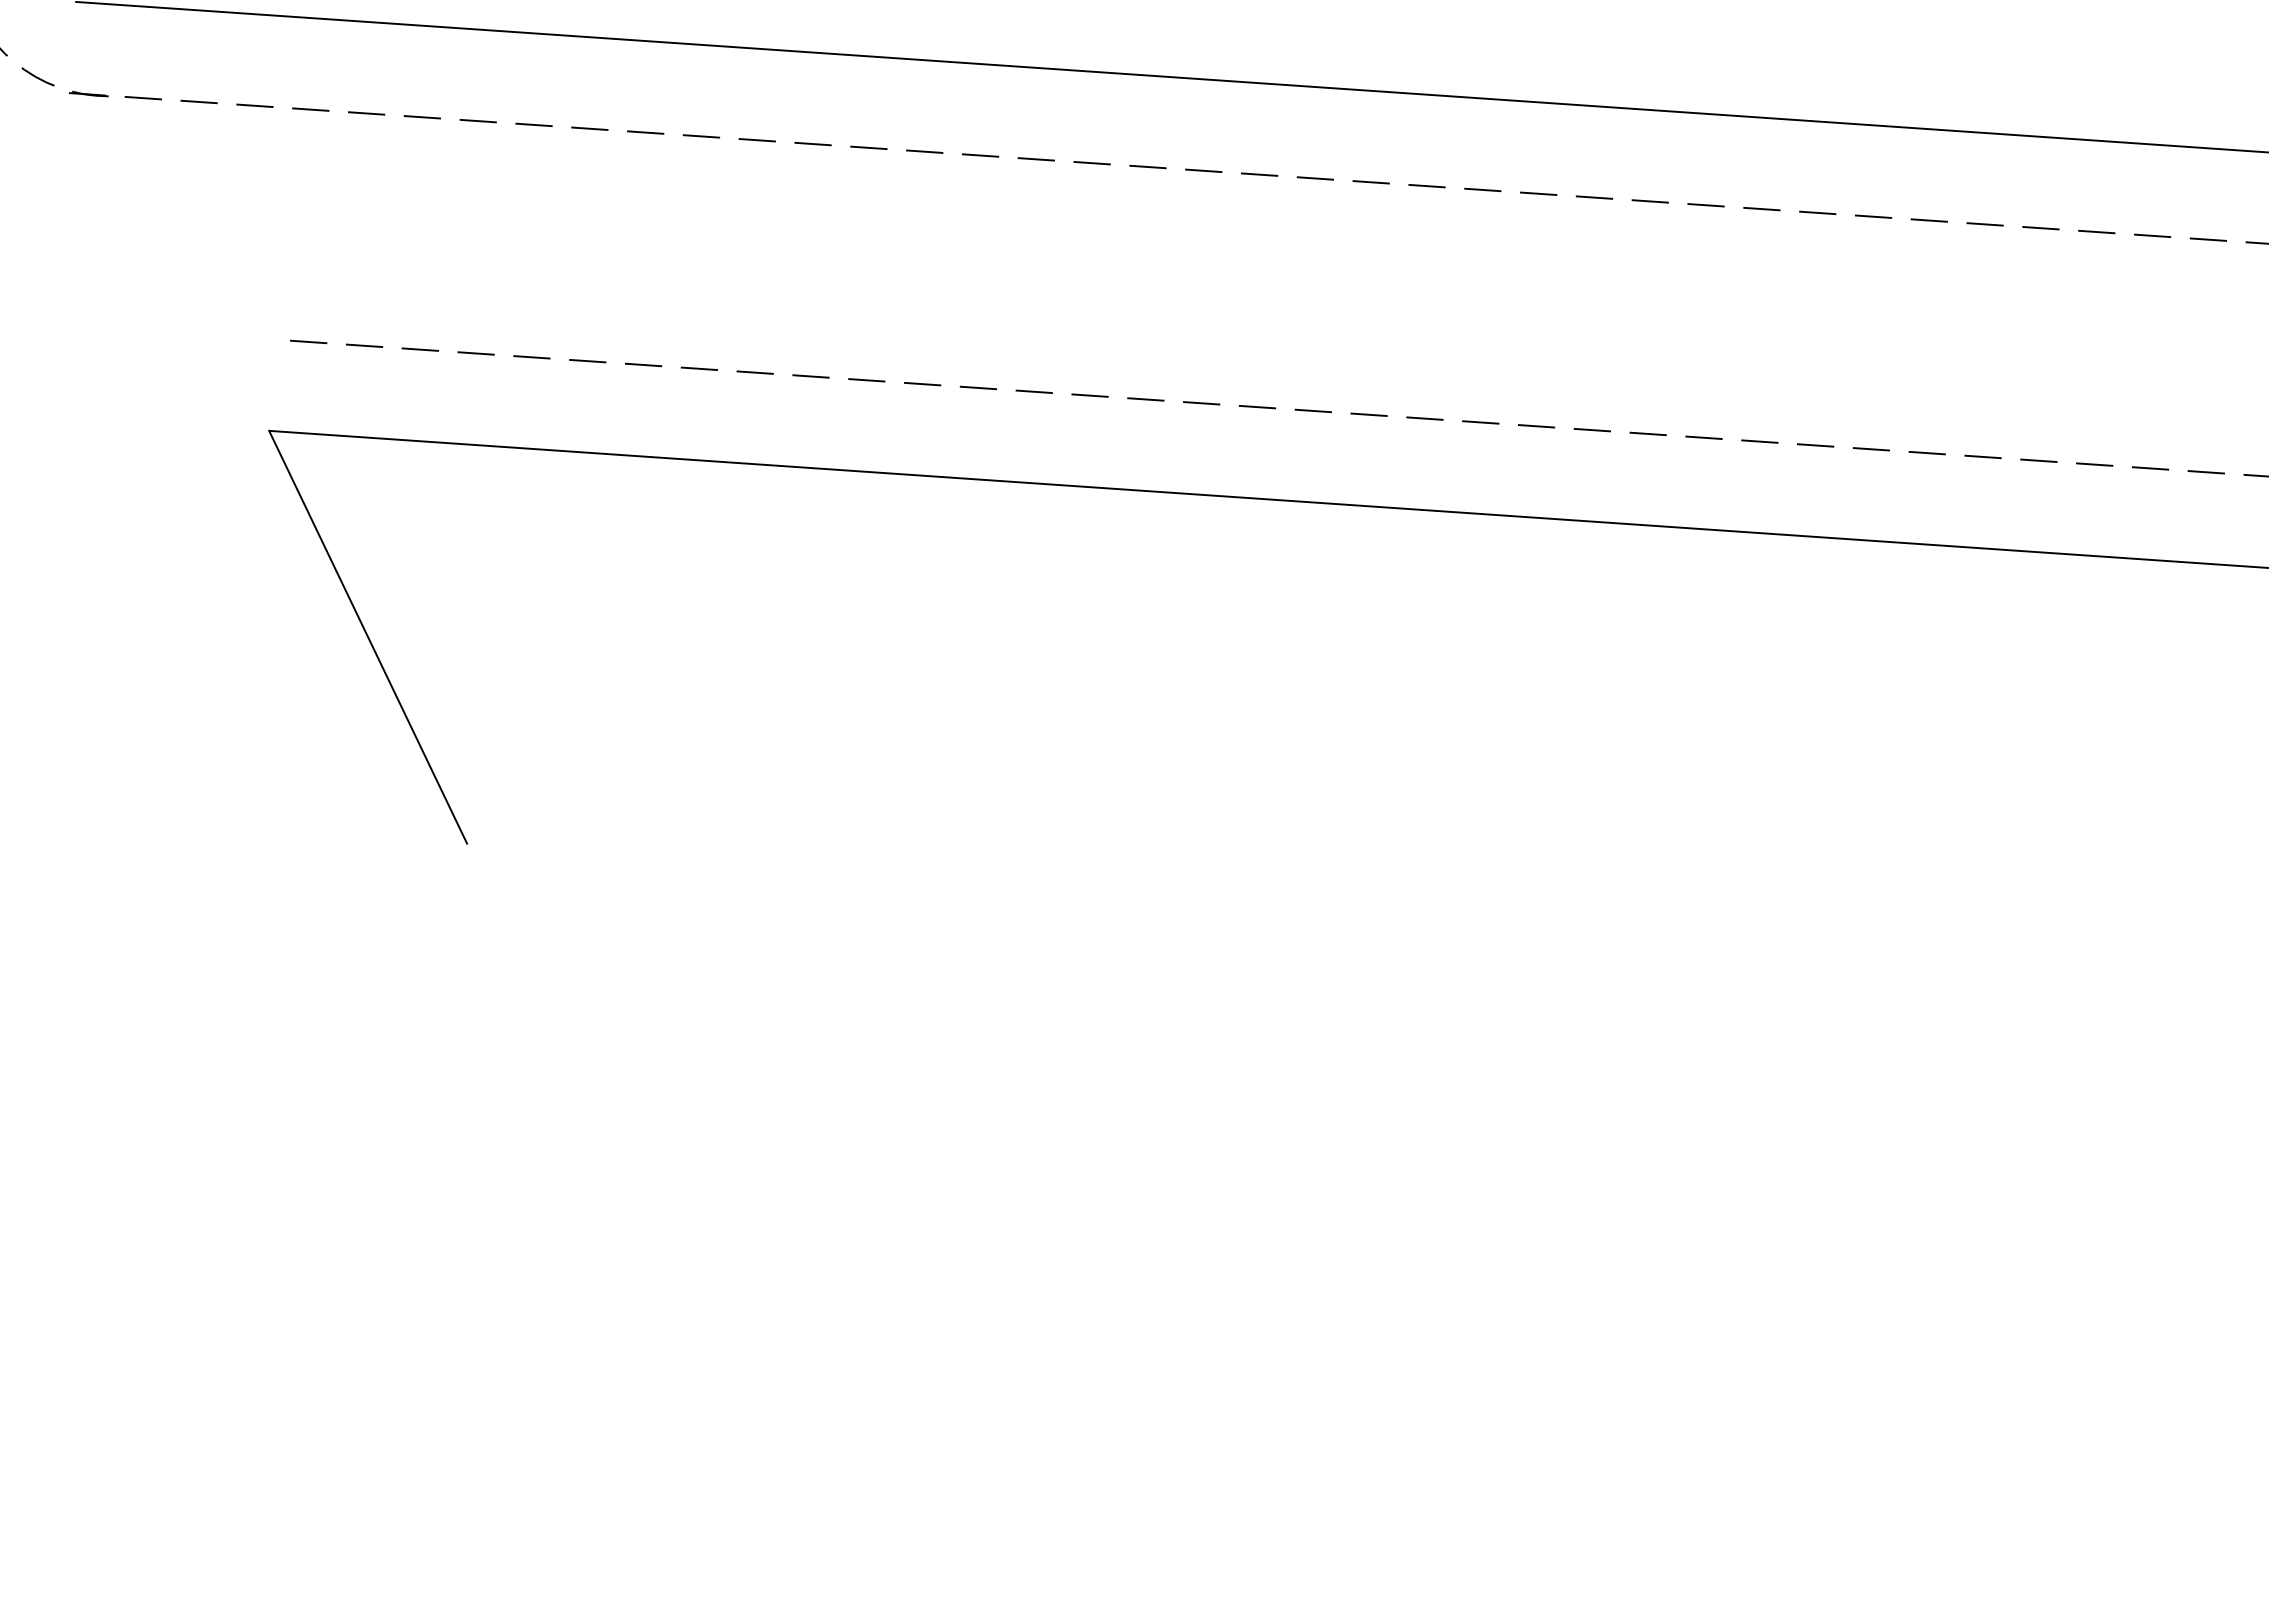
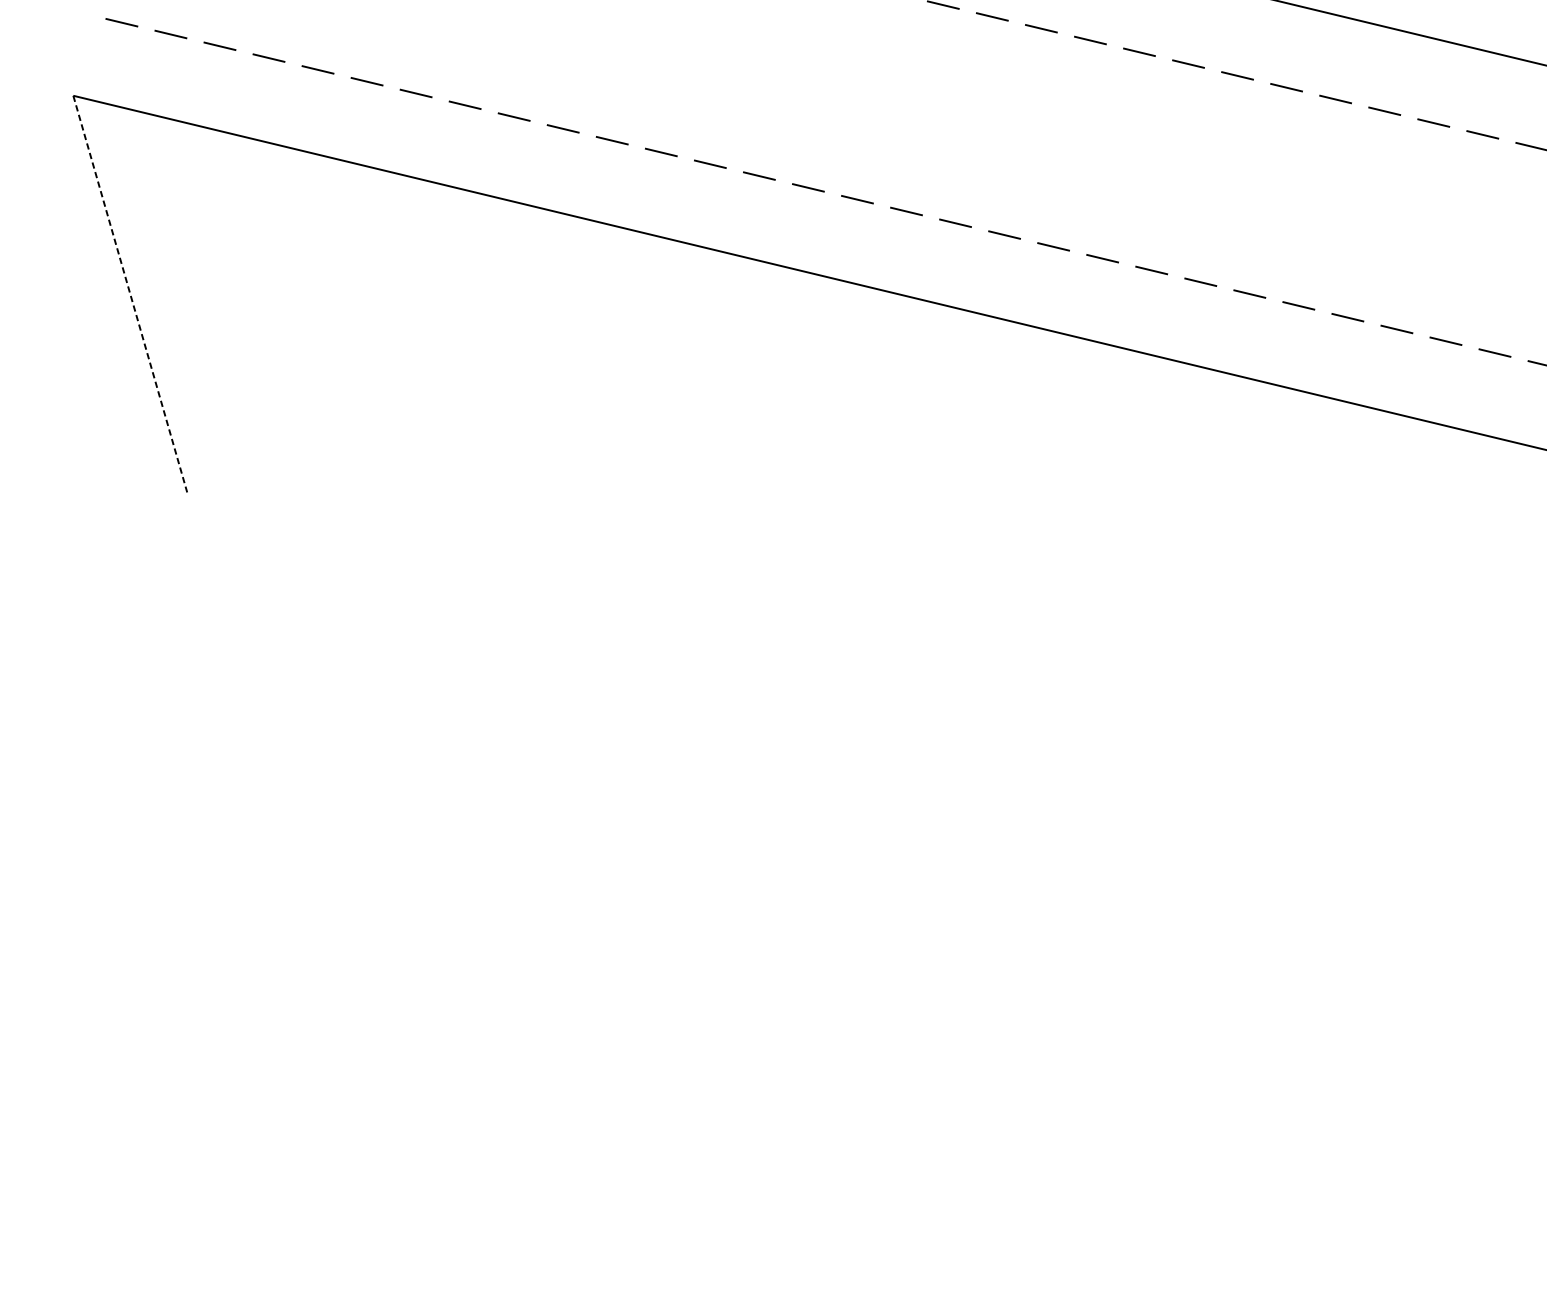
line: (368, 637) -> (130, 294), solid -> dashed

